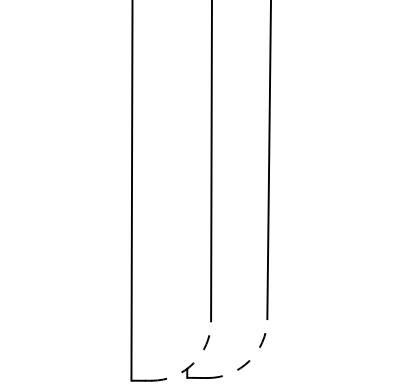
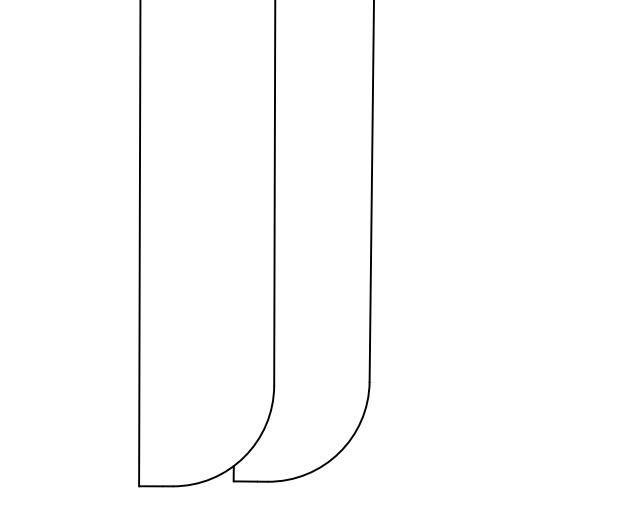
arc: (249, 361) -> (339, 453), dashed -> solid
arc: (193, 363) -> (244, 457), dashed -> solid

